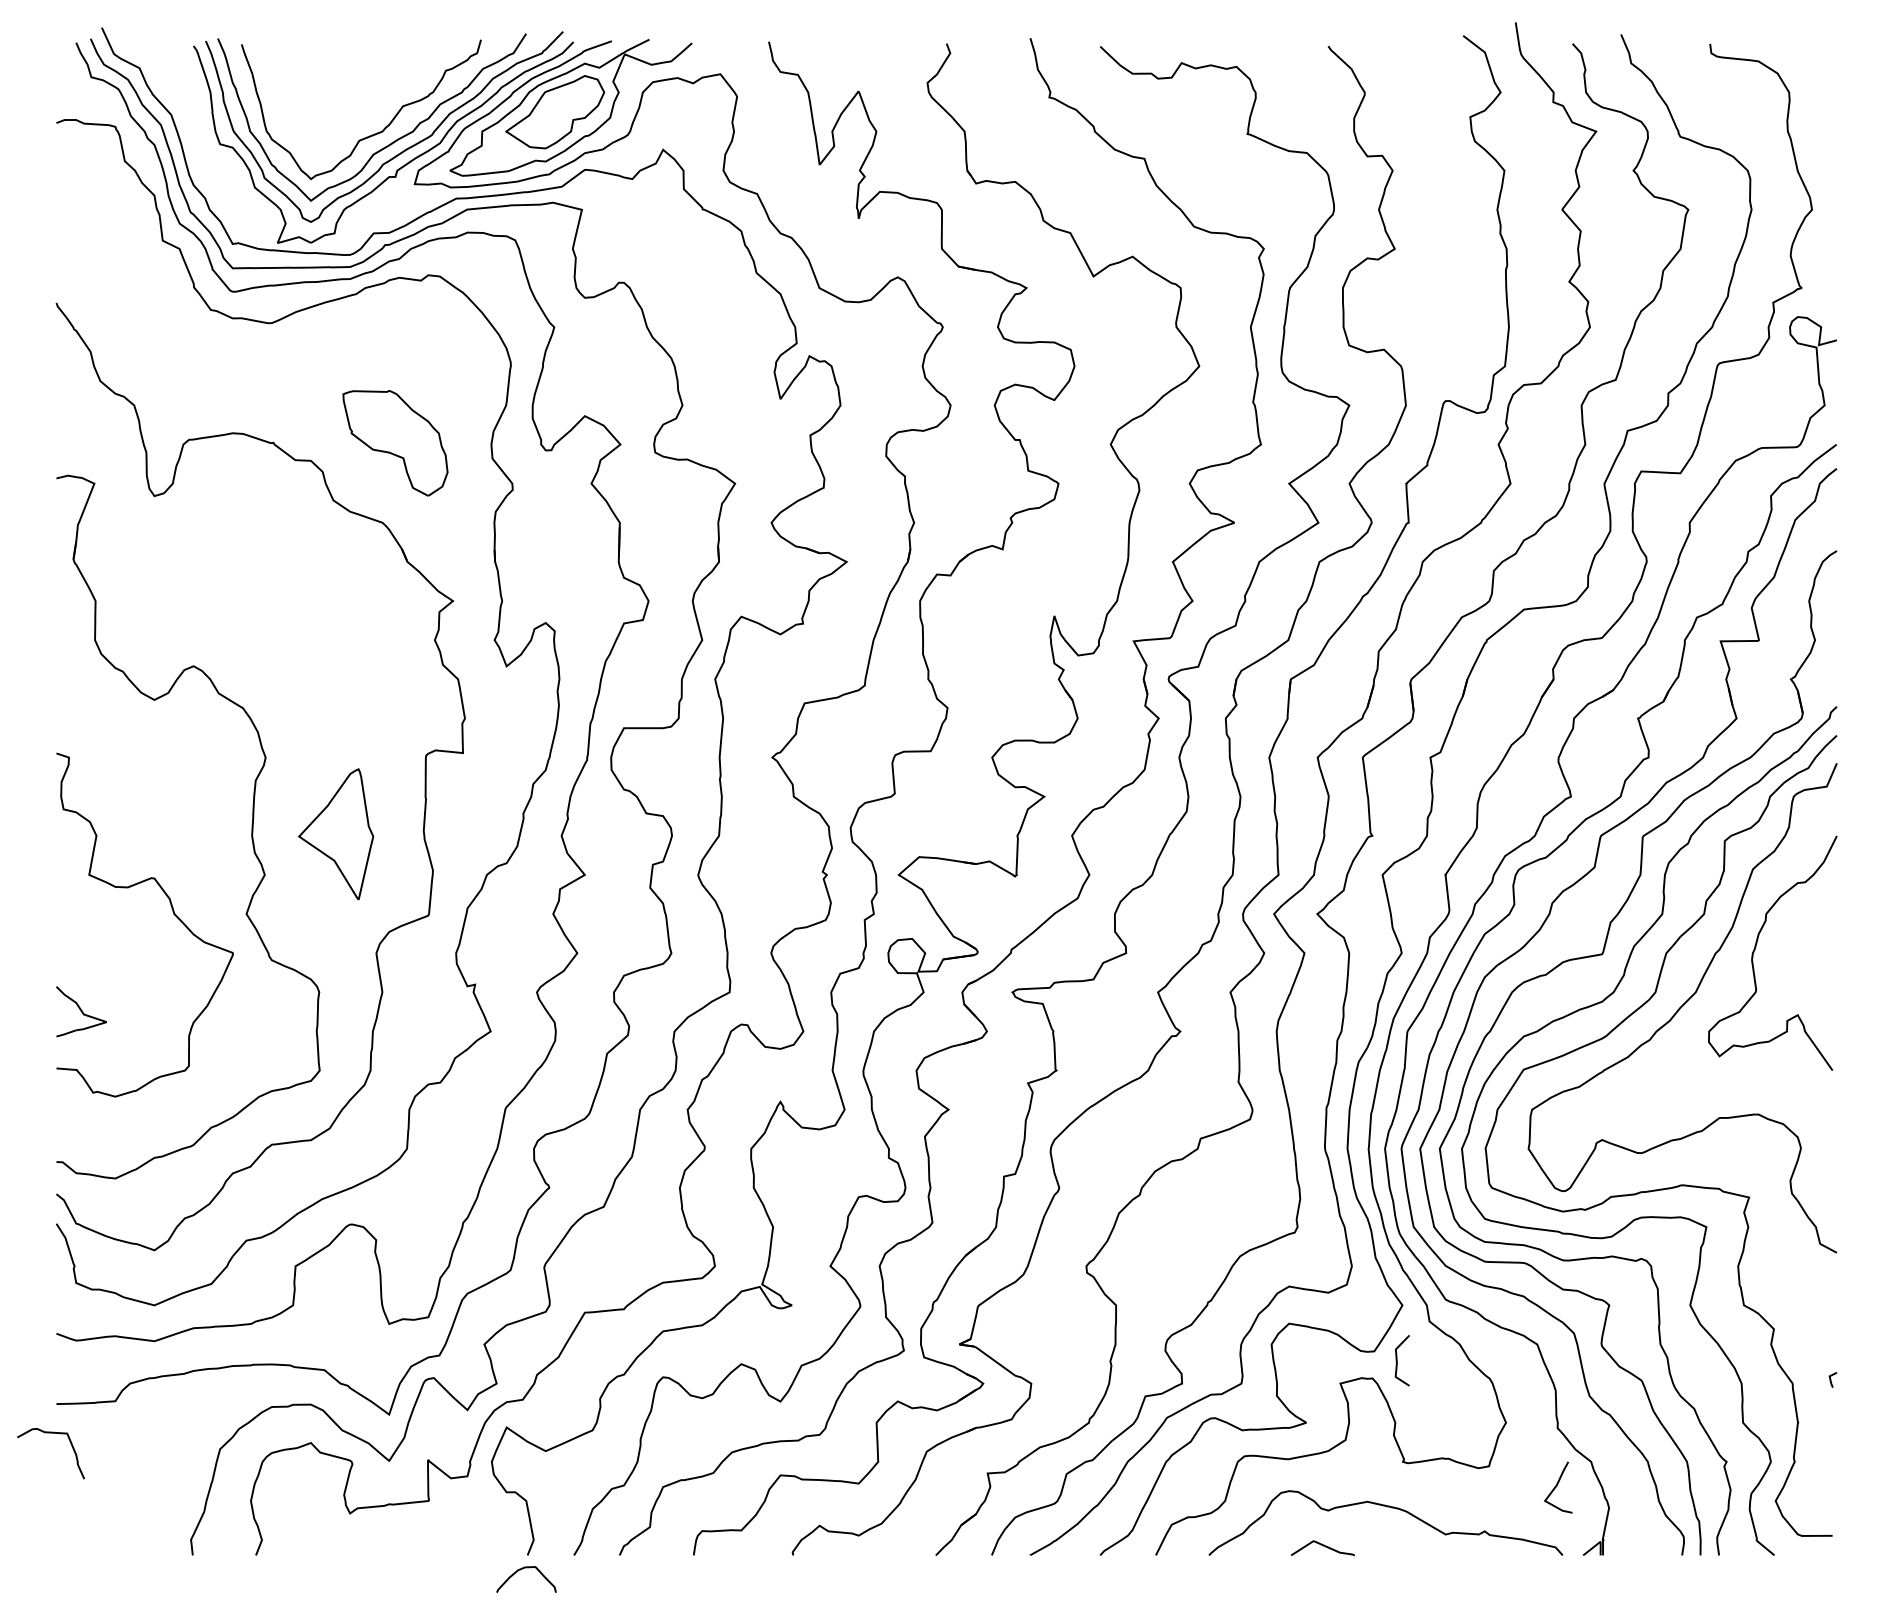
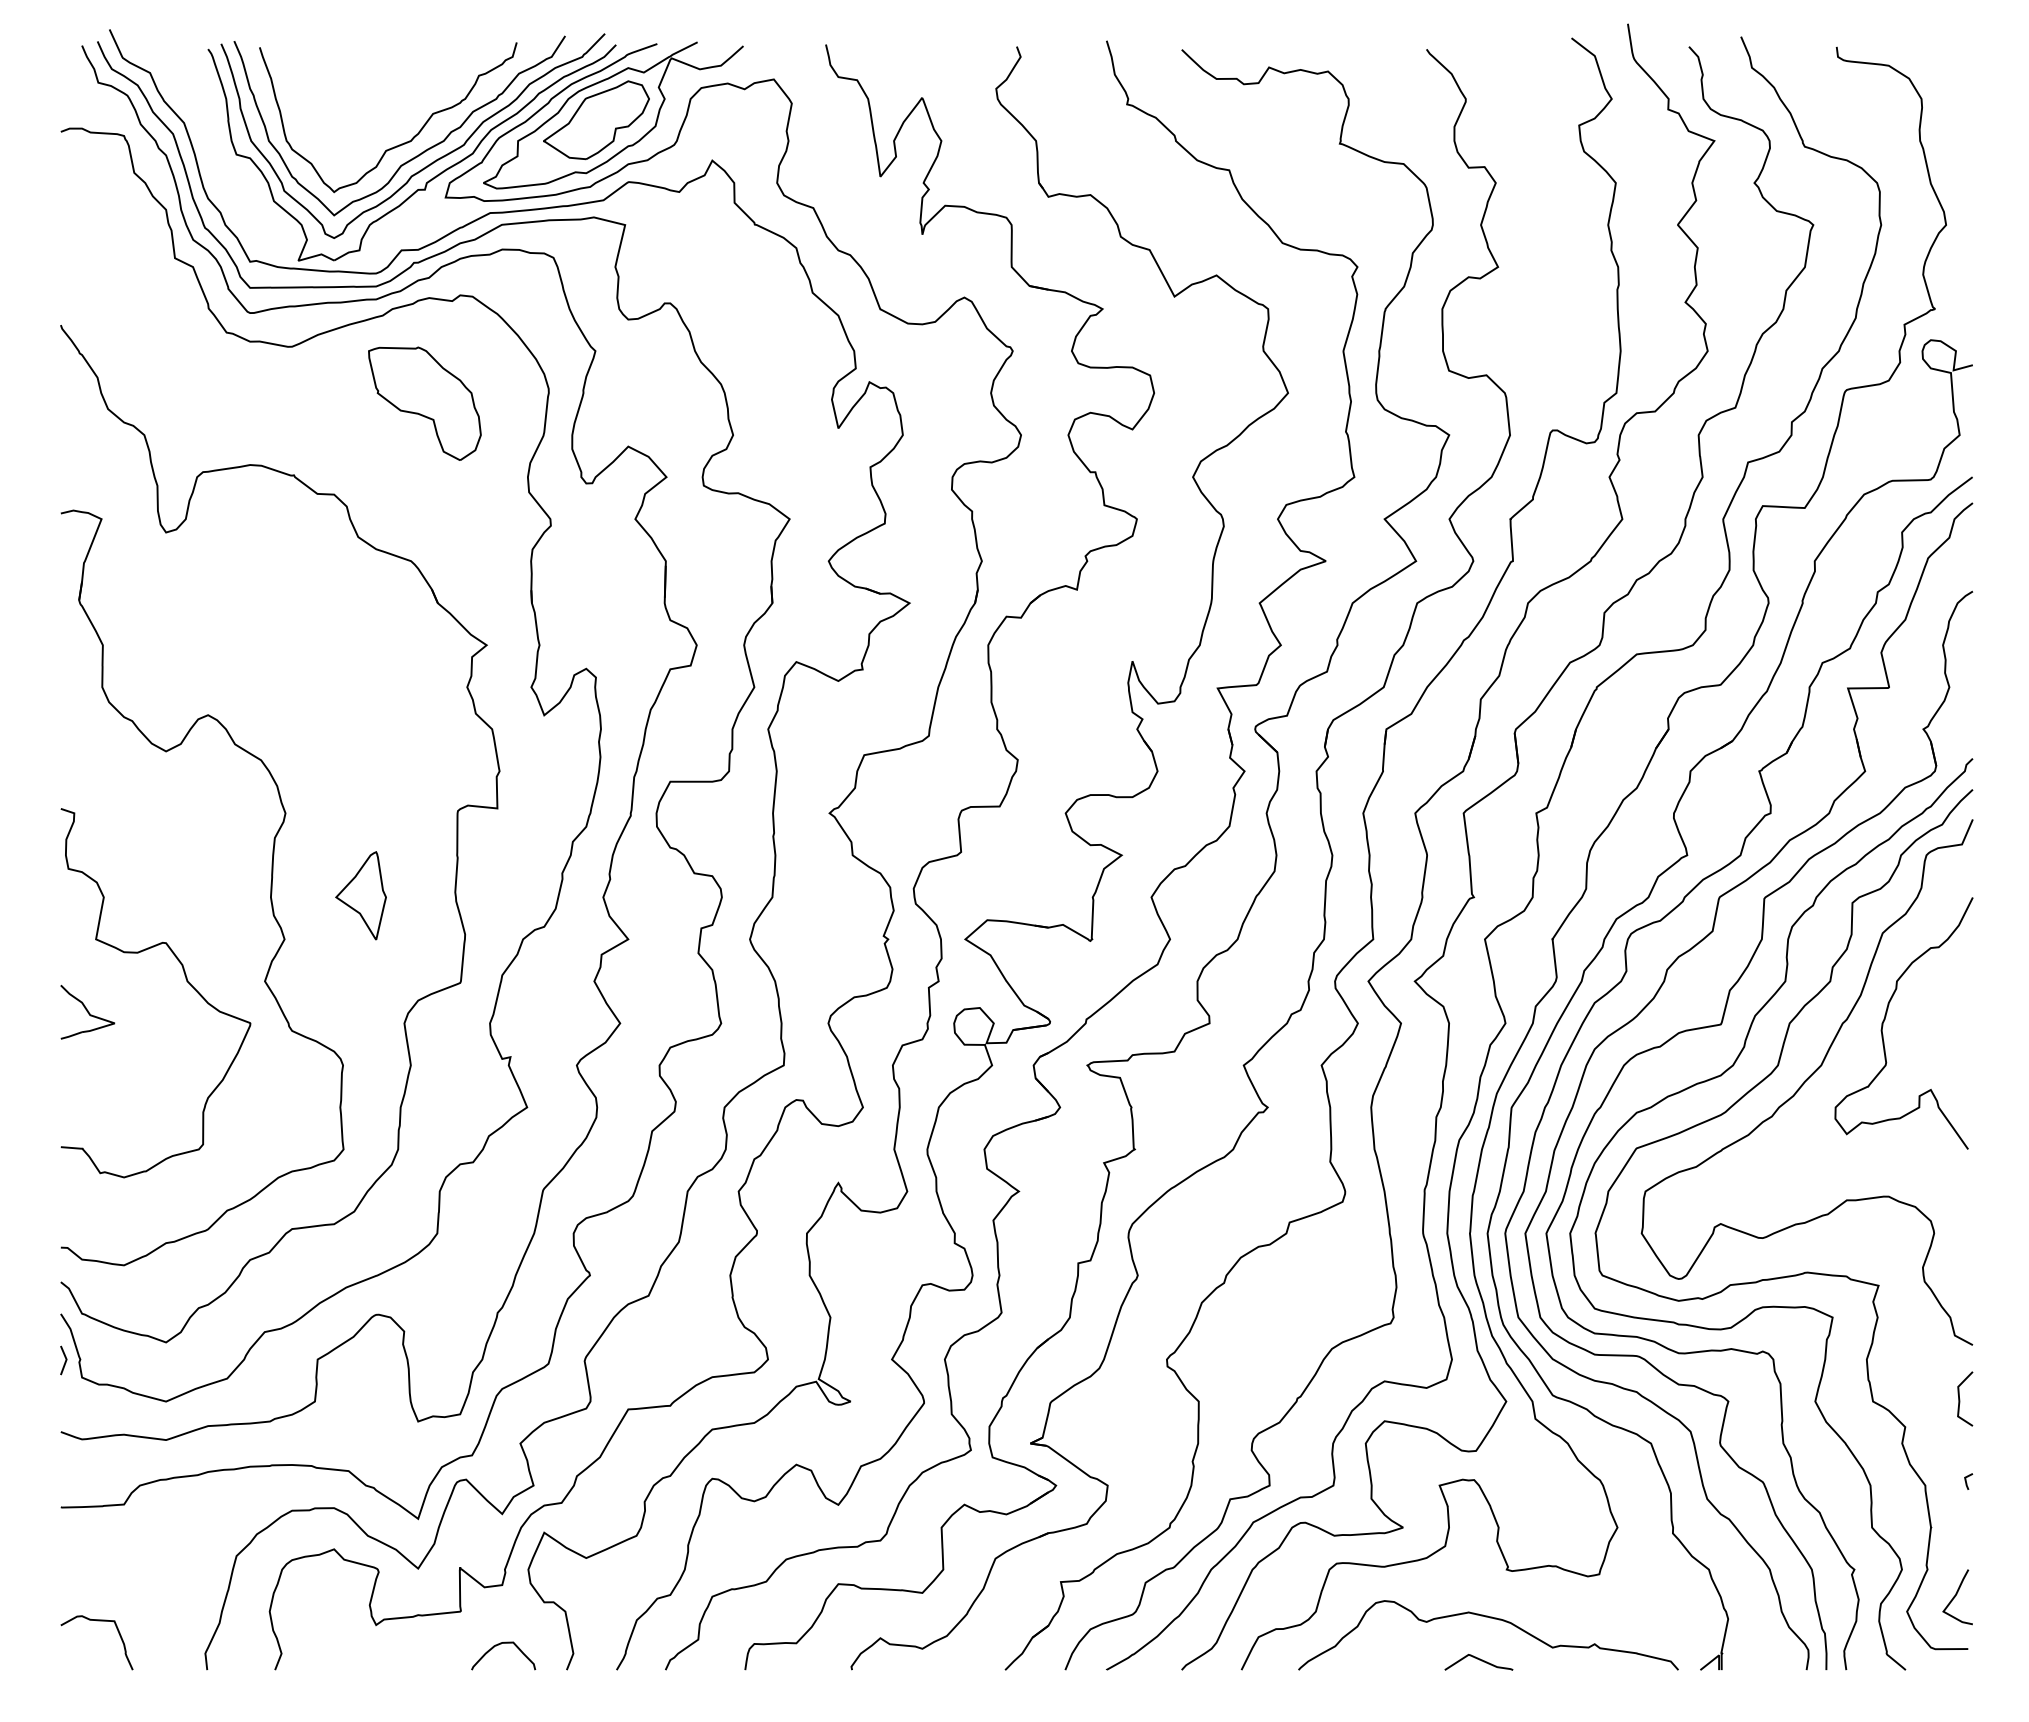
part: (395, 443) -> (424, 403), moved
part: (335, 834) -> (360, 895), size x0.62
part: (81, 1011) -> (87, 1012), moved
line: (59, 1268) -> (64, 1361), added
line: (1397, 1361) -> (1960, 1399), moved
curve: (50, 1433) -> (96, 1621), moved
curve: (1556, 1487) -> (1955, 1597), moved
curve: (1323, 1546) -> (1479, 1660), moved
curve: (524, 1568) -> (501, 1644), moved

